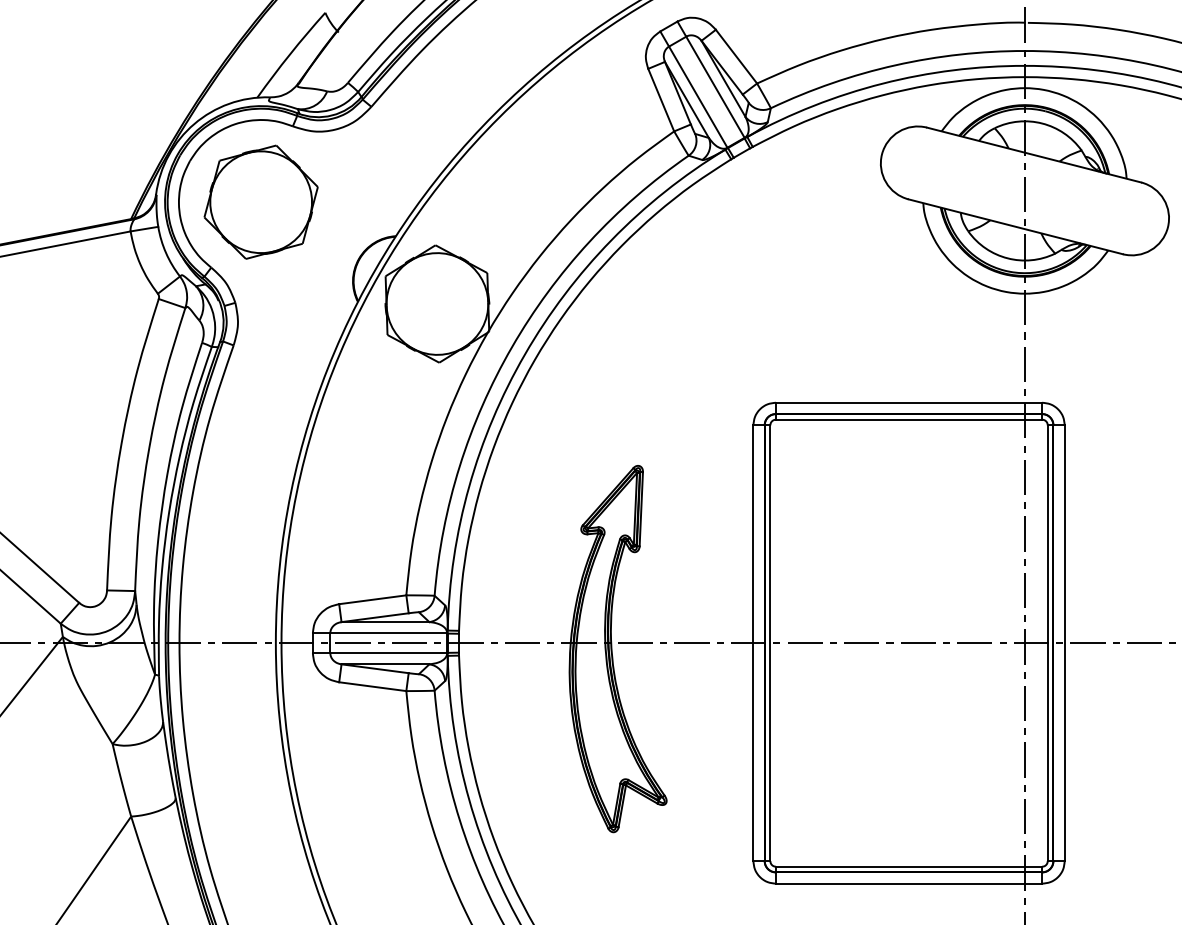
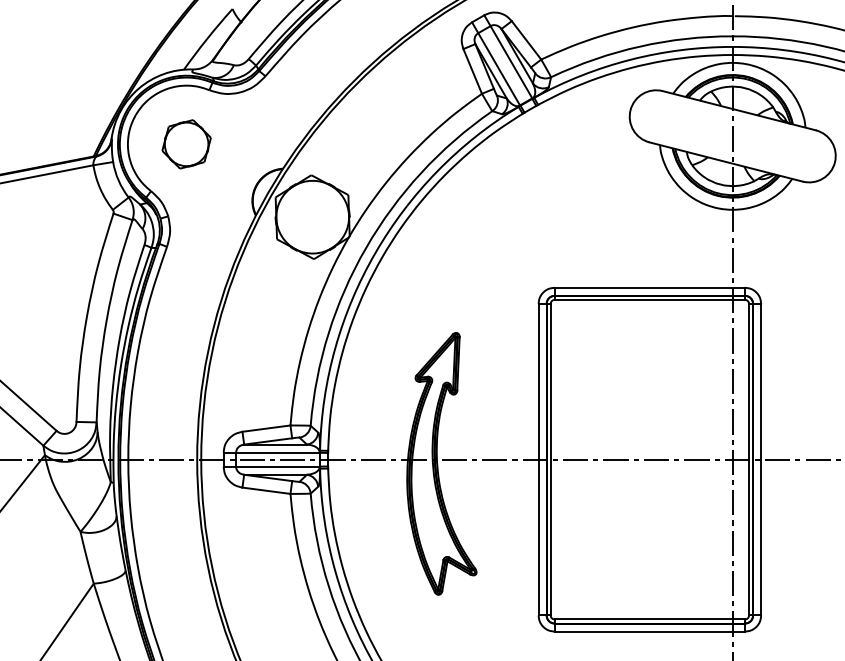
part: (260, 201) -> (186, 143), size x0.6

